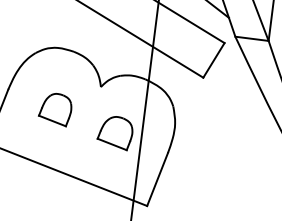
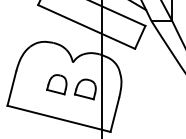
part: (55, 108) -> (56, 84), moved

